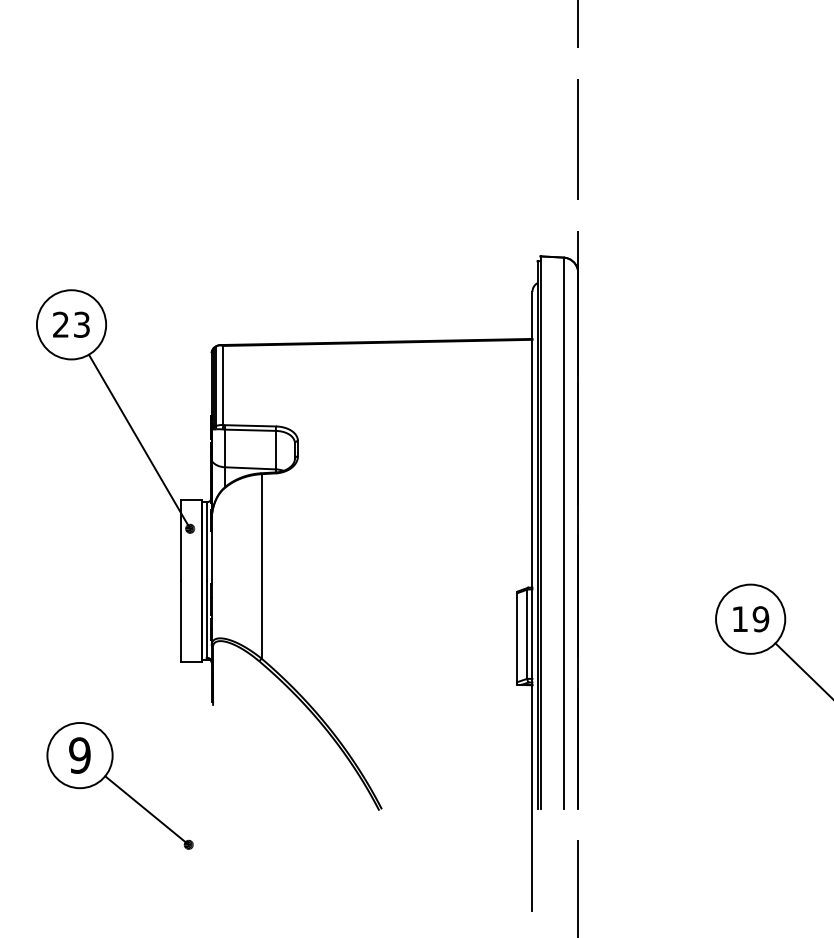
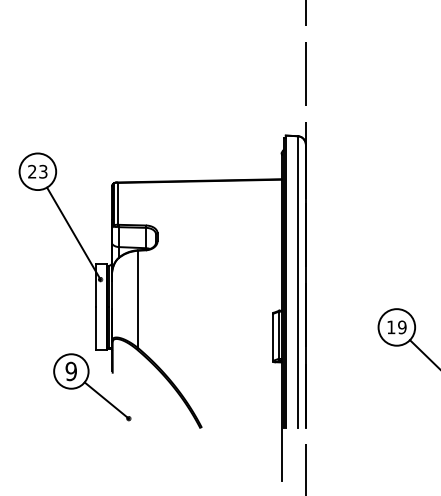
part: (120, 785) -> (92, 387), moved

